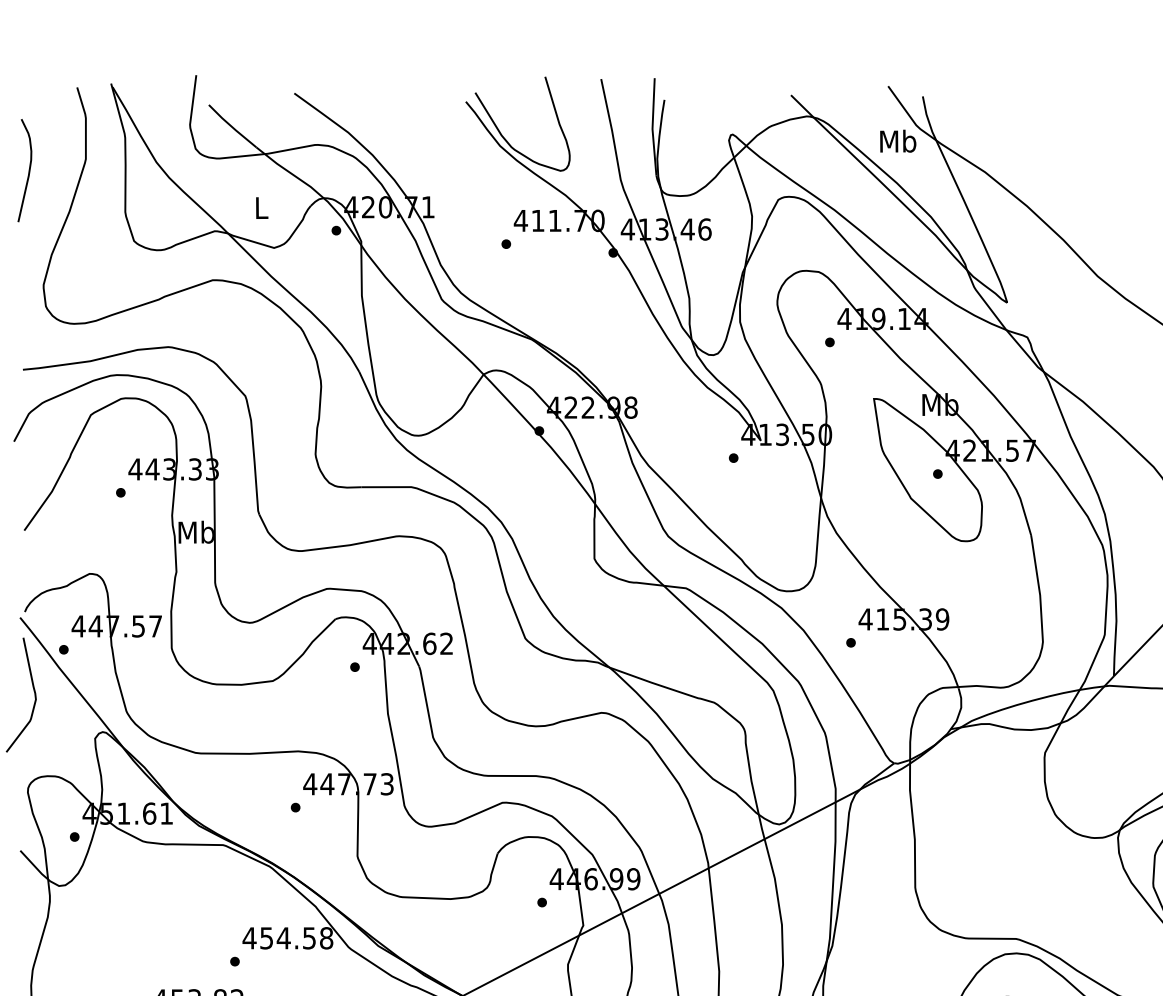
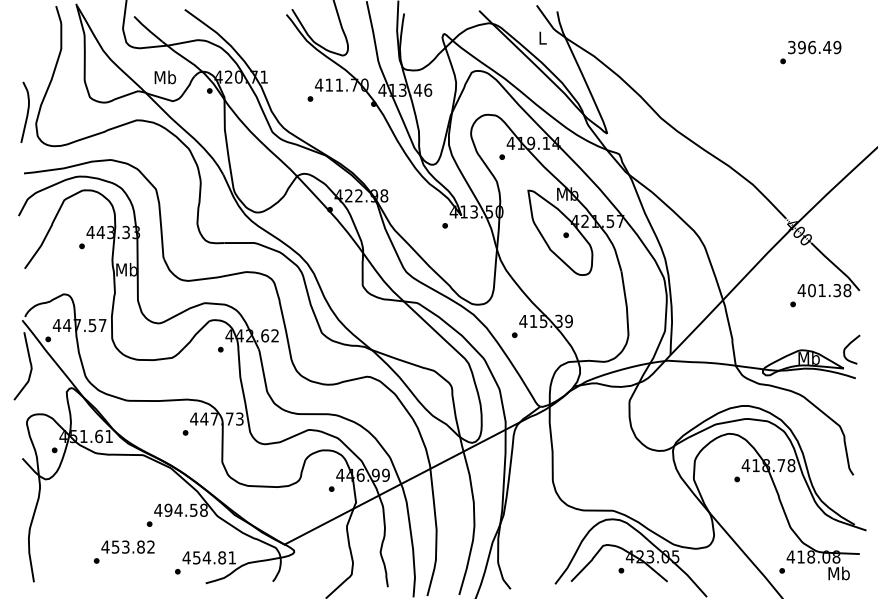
text: (897, 140) -> (542, 37), Mb -> L
curve: (27, 172) -> (26, 113), moved
text: (261, 207) -> (165, 77), L -> Mb
text: (266, 936) -> (168, 509), 454.58 -> 494.58

